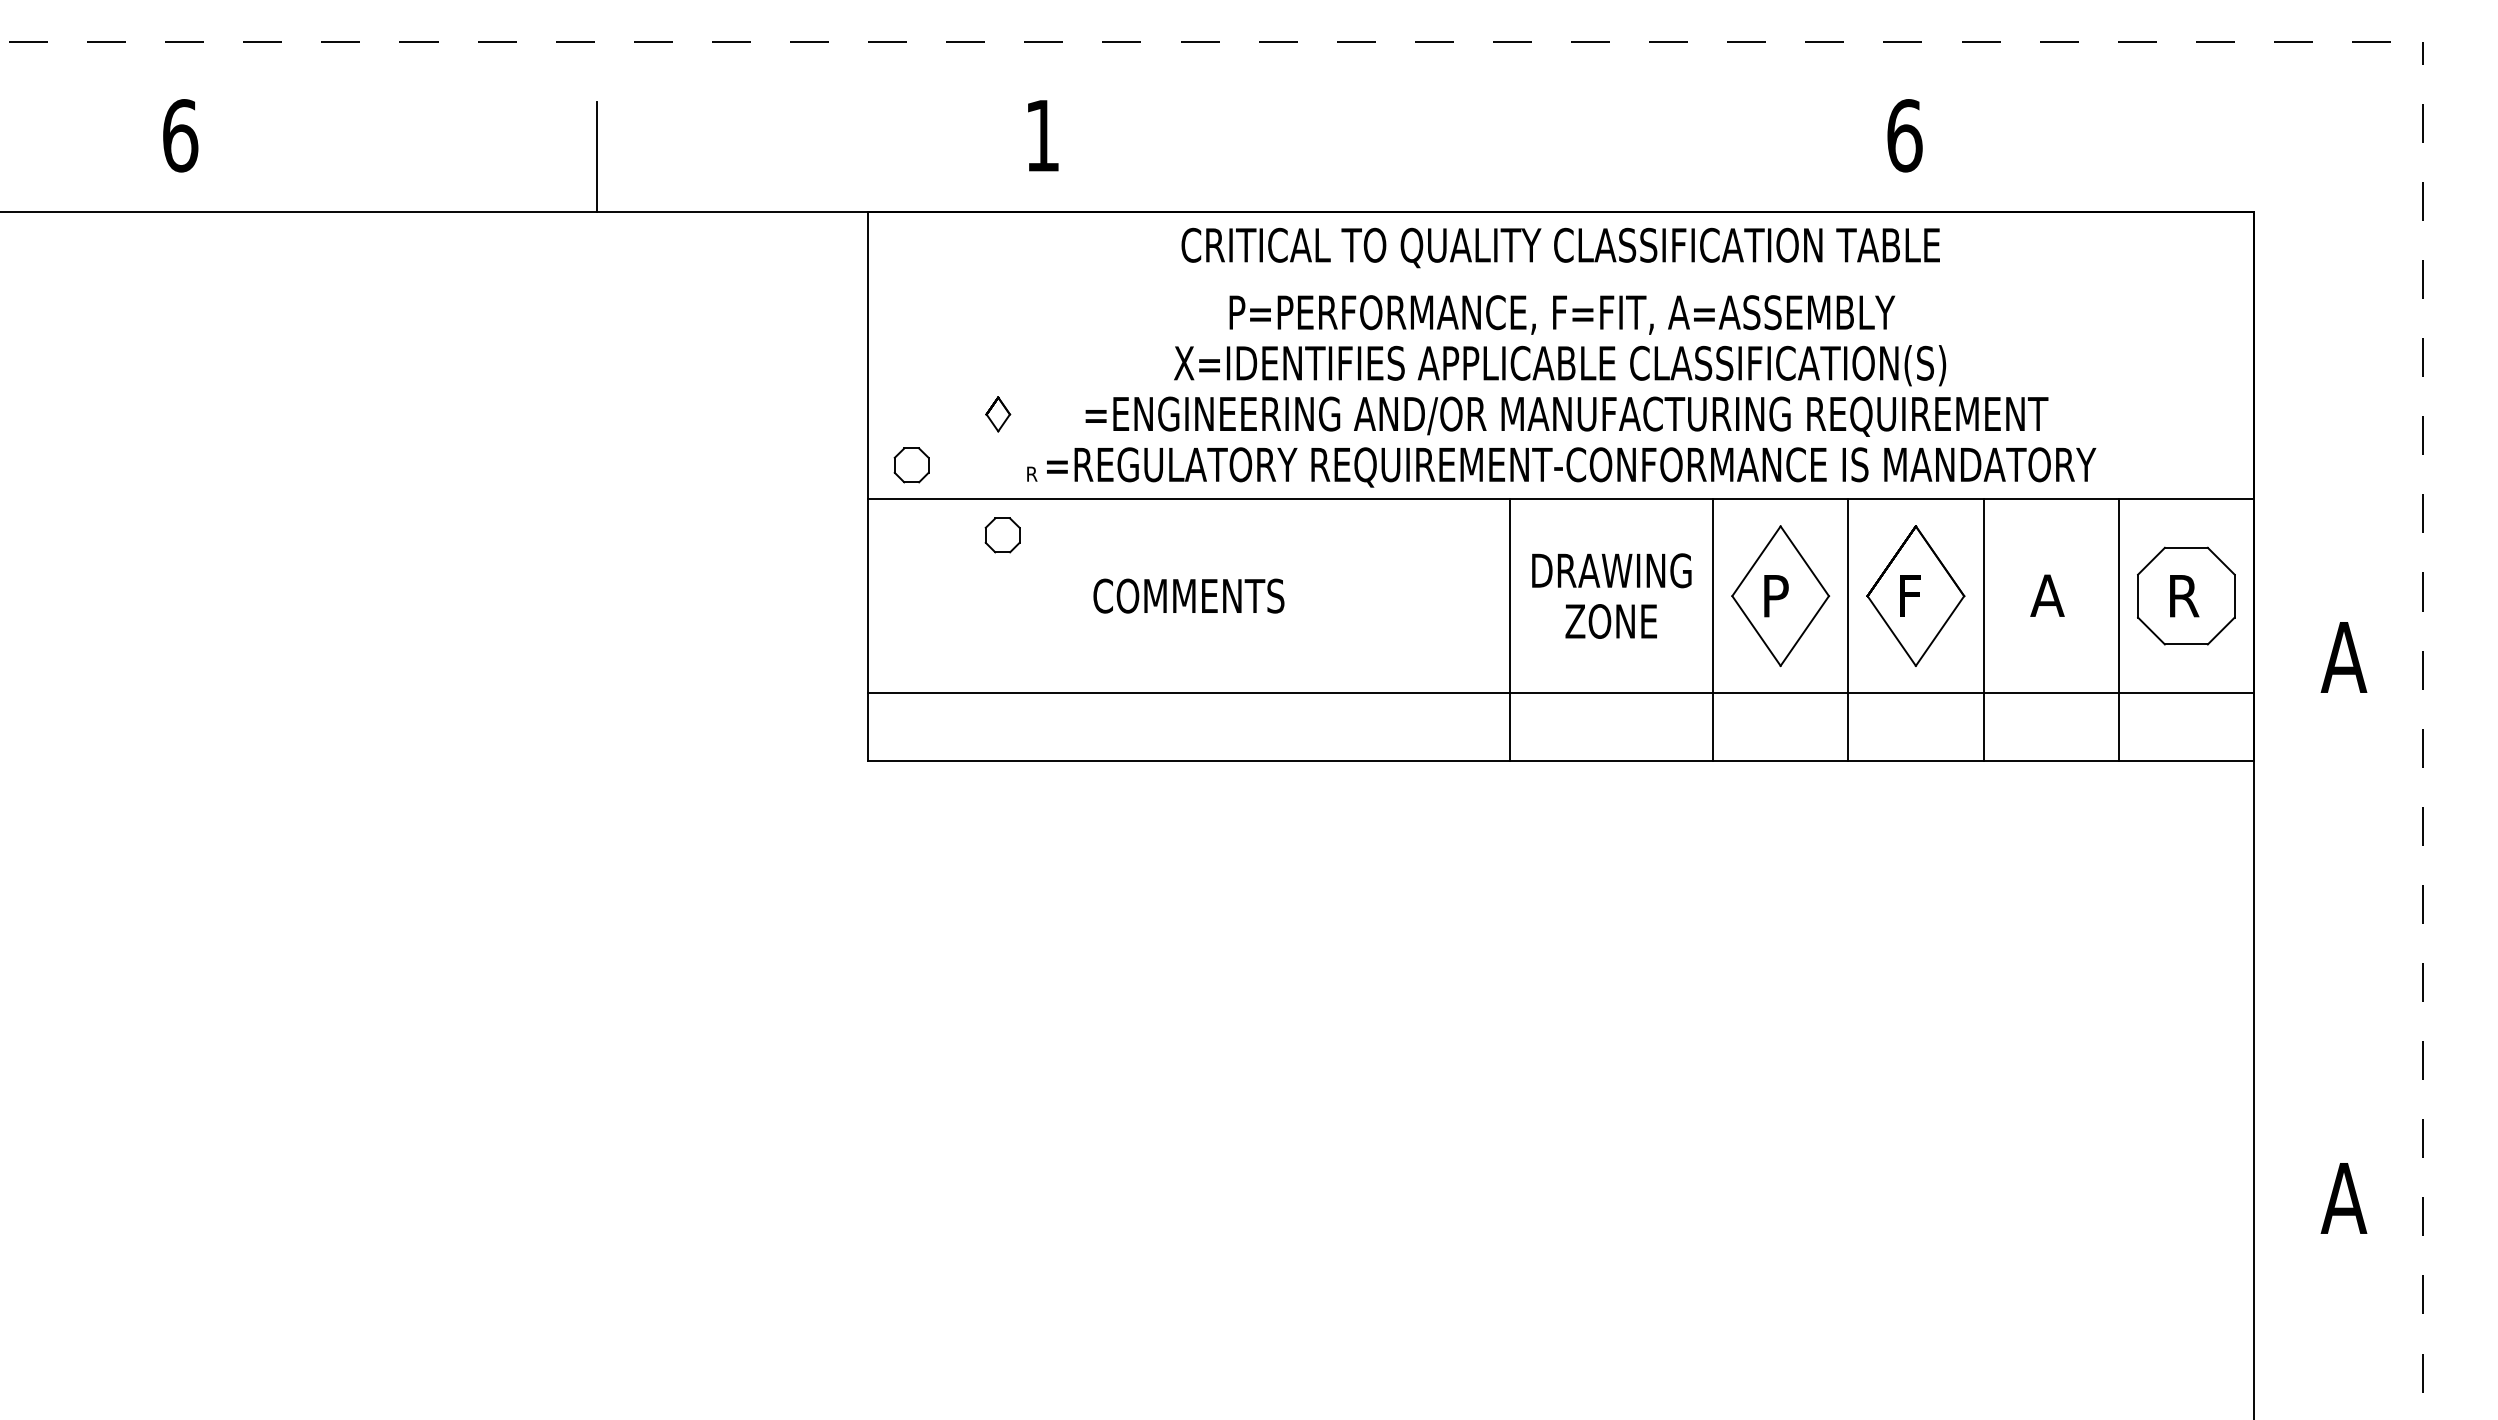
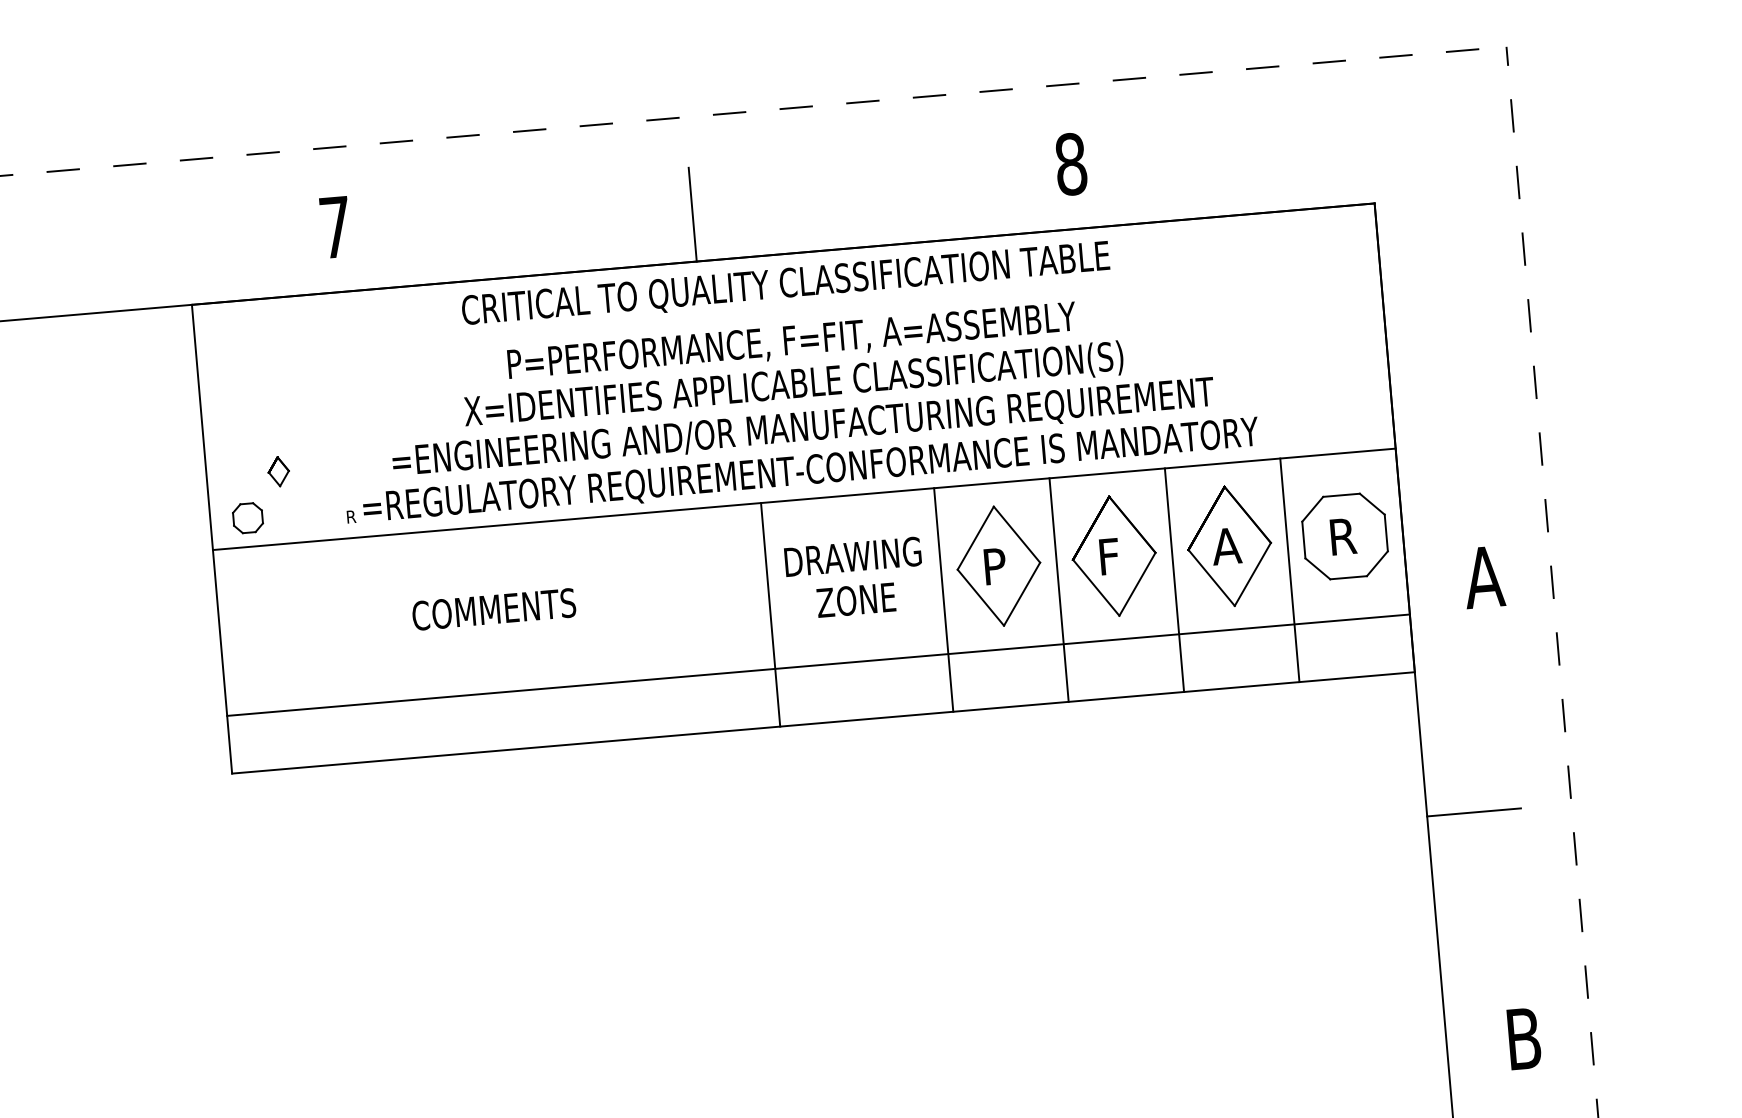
text: (1042, 135) -> (335, 227), 1 -> 7
text: (1904, 135) -> (1070, 164), 6 -> 8
line: (1459, 156) -> (692, 214), added
part: (998, 414) -> (279, 471), moved
part: (1002, 535) -> (330, 571), removed
part: (2050, 595) -> (1229, 545), added
line: (2308, 930) -> (1473, 812), added
text: (2343, 1198) -> (1523, 1038), A -> B

